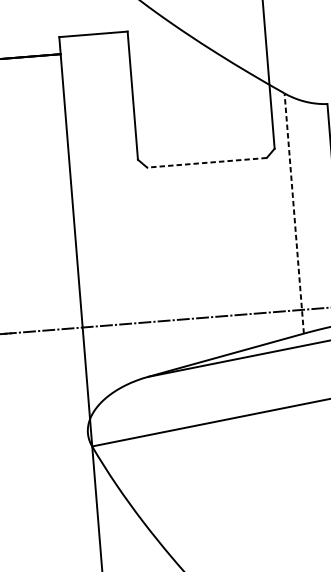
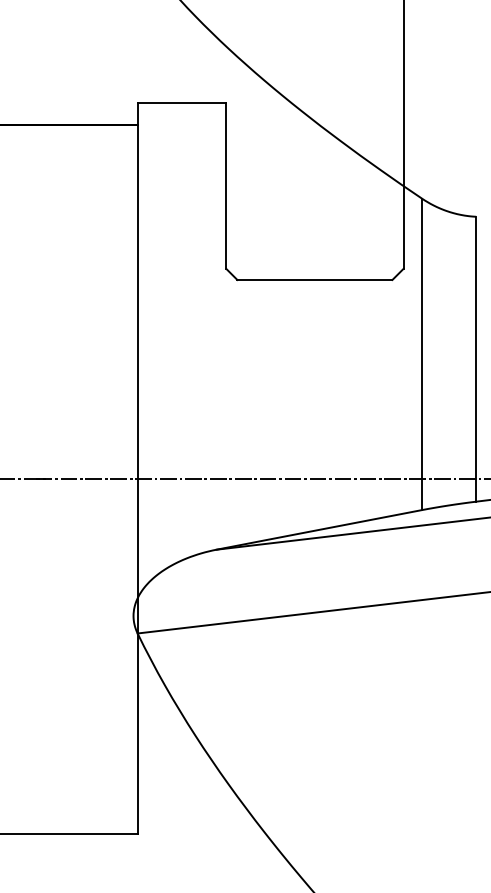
line: (206, 162) -> (314, 279), dashed -> solid
line: (294, 213) -> (422, 354), dashed -> solid

